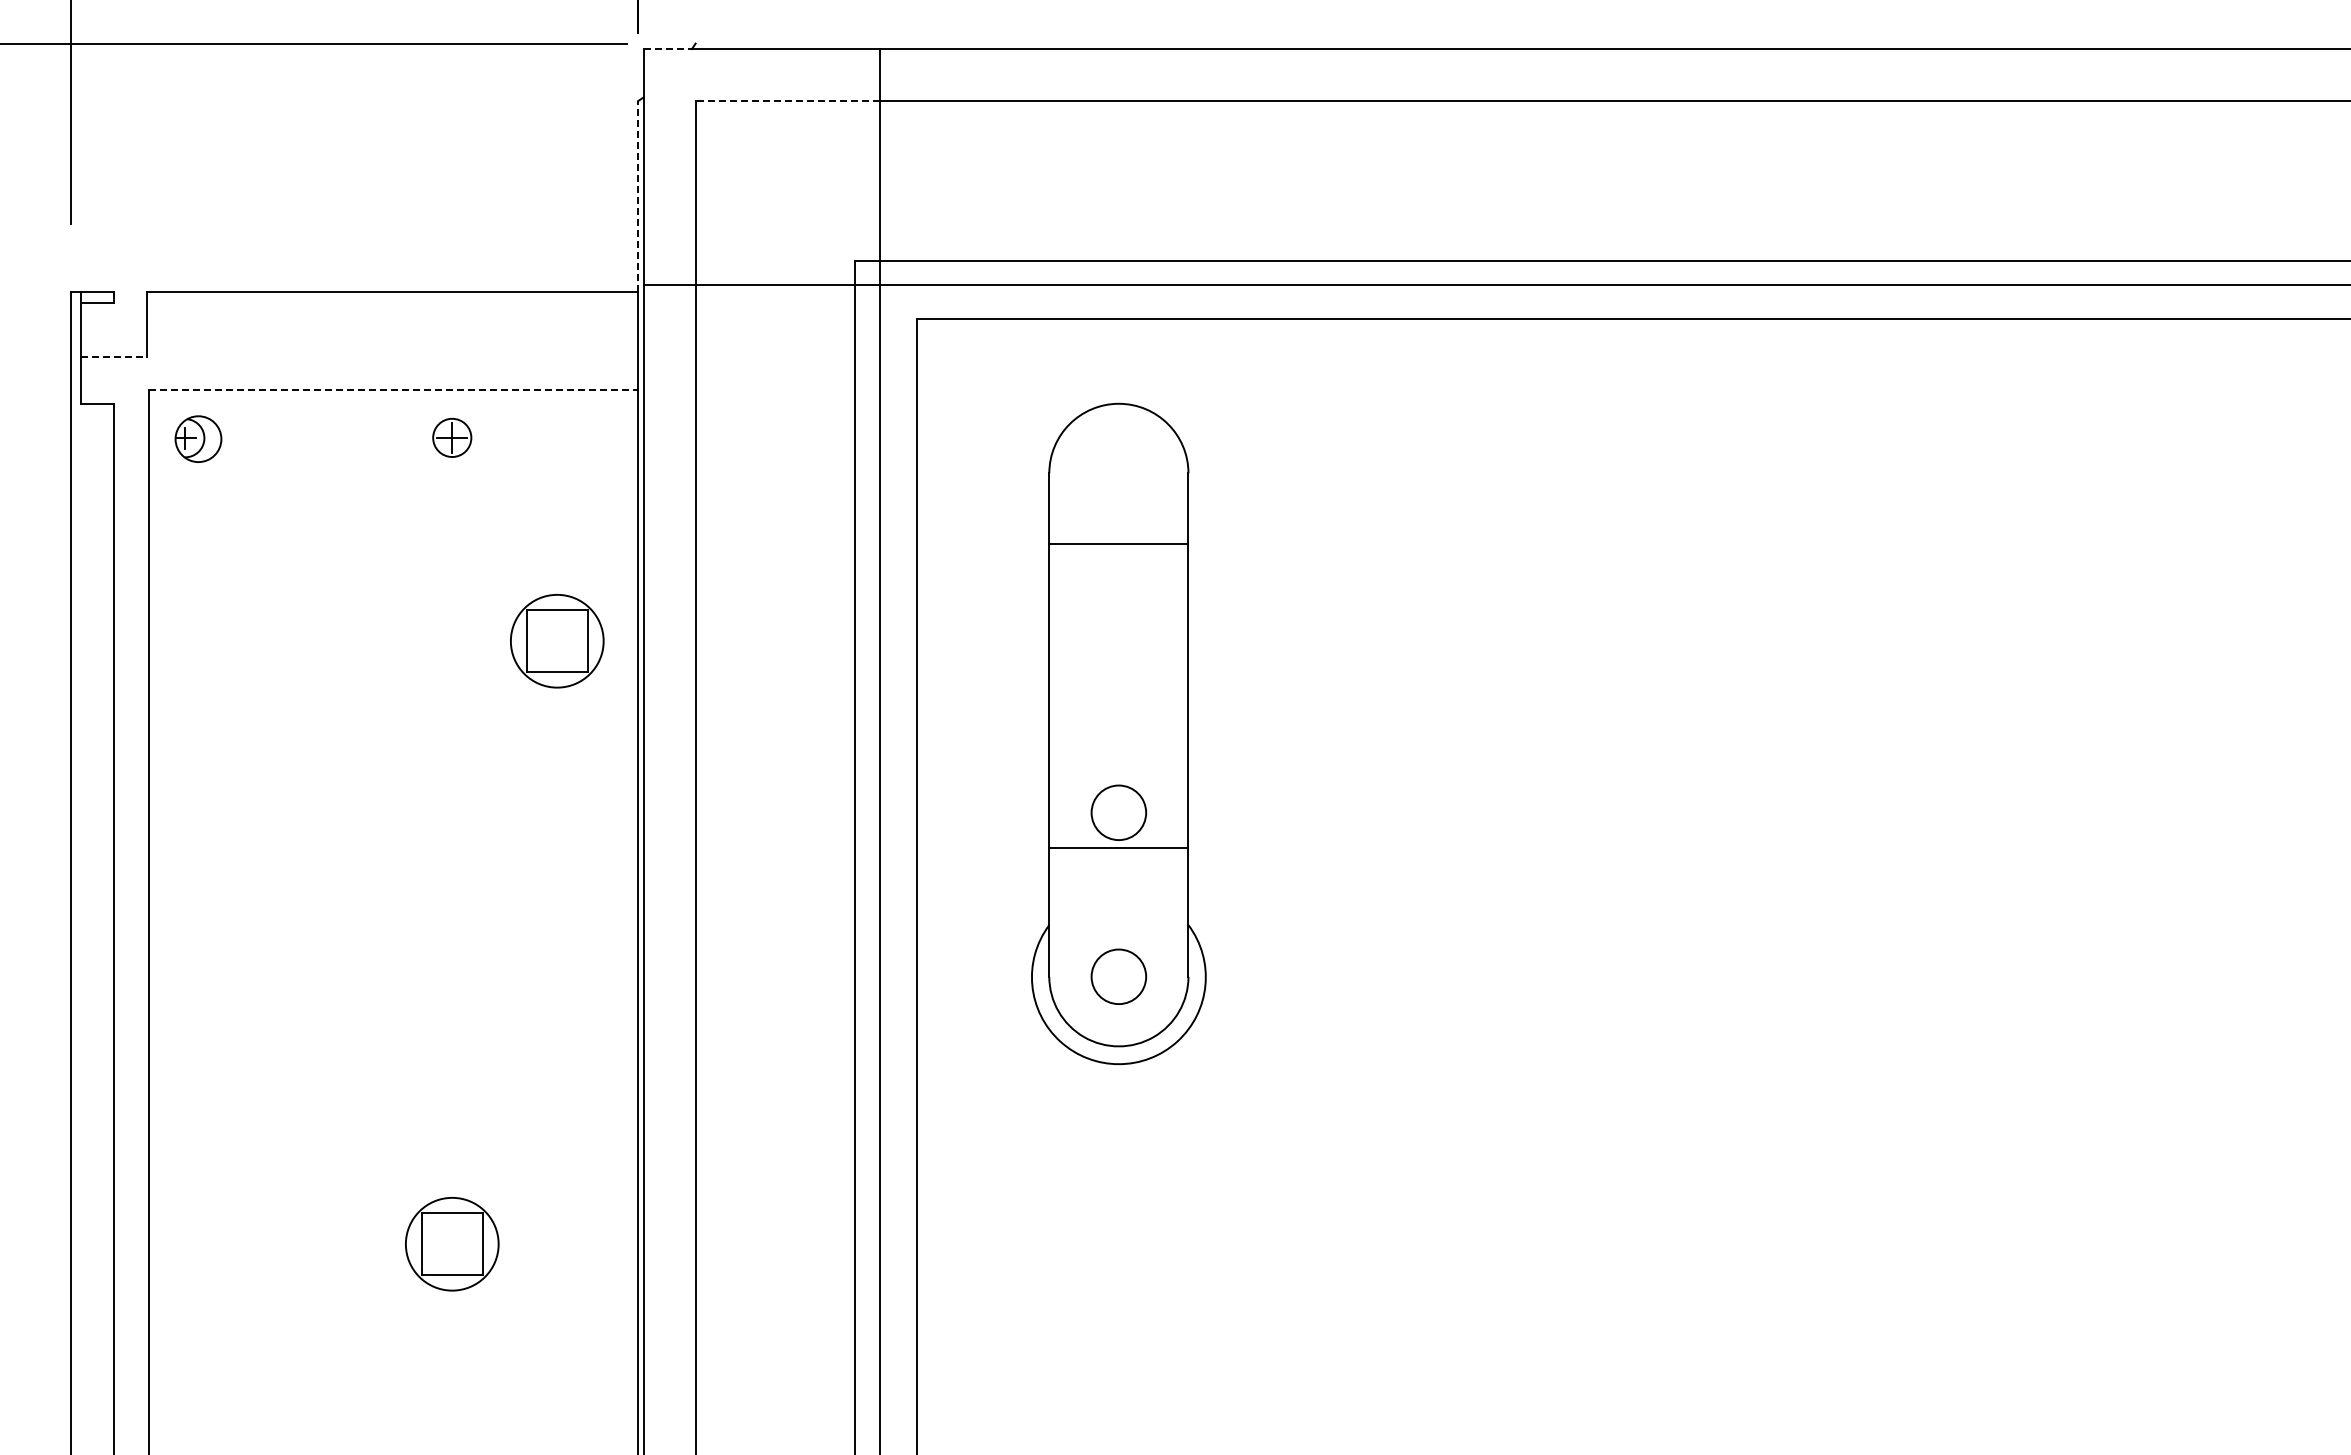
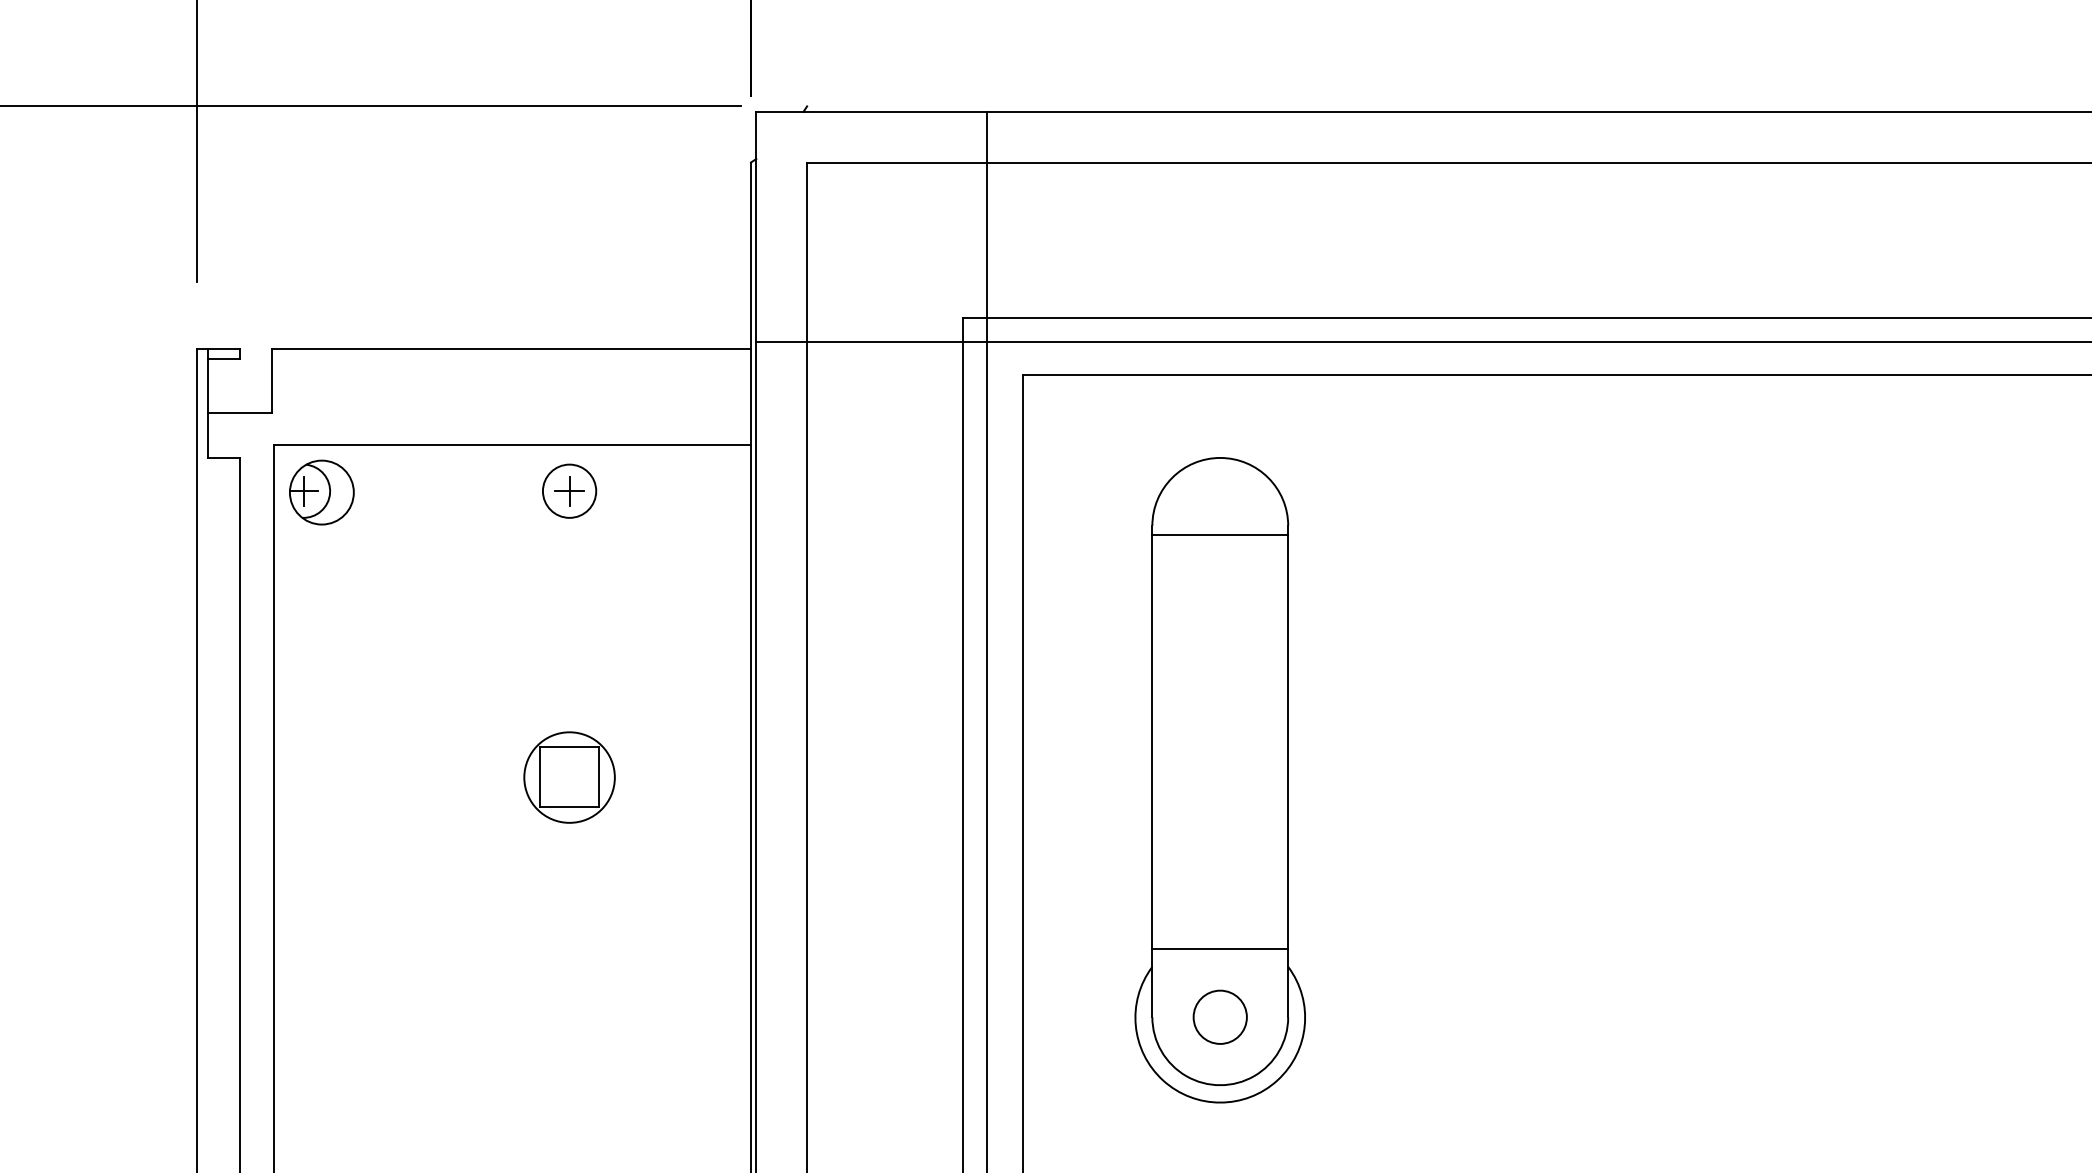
line: (668, 49) -> (780, 112), dashed -> solid
line: (787, 101) -> (896, 162), dashed -> solid
line: (638, 196) -> (751, 255), dashed -> solid
line: (114, 357) -> (239, 412), dashed -> solid
line: (394, 390) -> (513, 444), dashed -> solid
circle: (451, 437) -> (568, 490), size x1.43
part: (198, 438) -> (321, 491), size x1.43
line: (1118, 544) -> (1219, 534), moved
part: (557, 641) -> (569, 777), moved
circle: (1118, 812) -> (1219, 856), removed
line: (1118, 848) -> (1219, 949), moved

